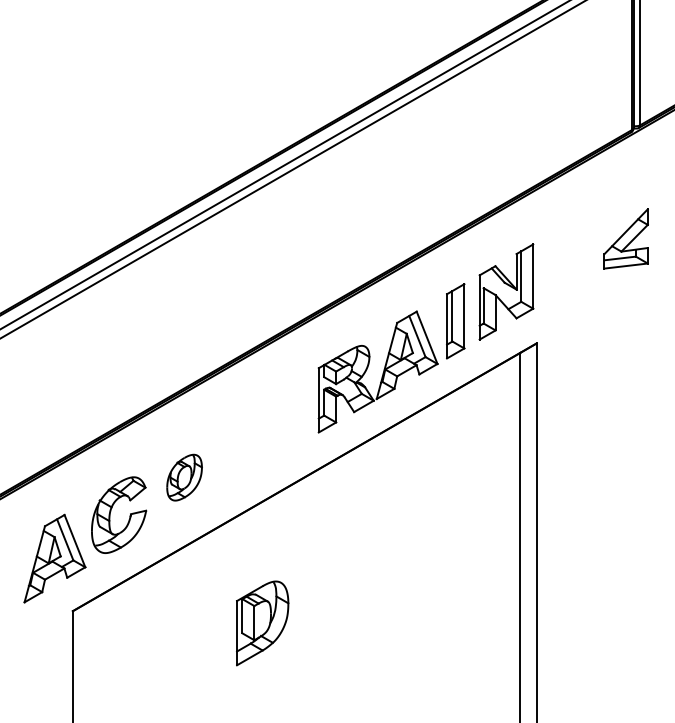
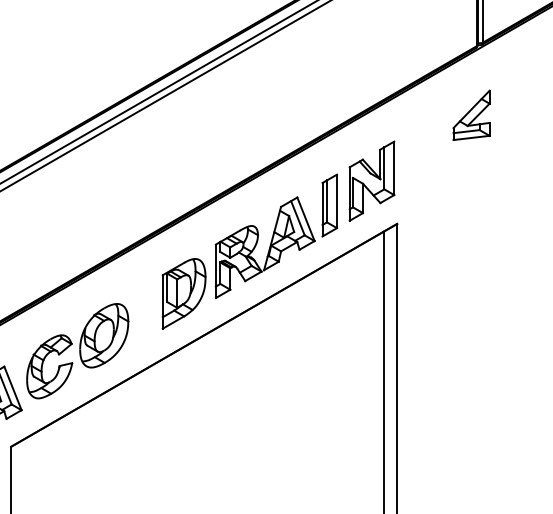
part: (625, 238) -> (471, 115), moved
part: (184, 477) -> (104, 335), size x1.67
part: (262, 623) -> (184, 293), moved

